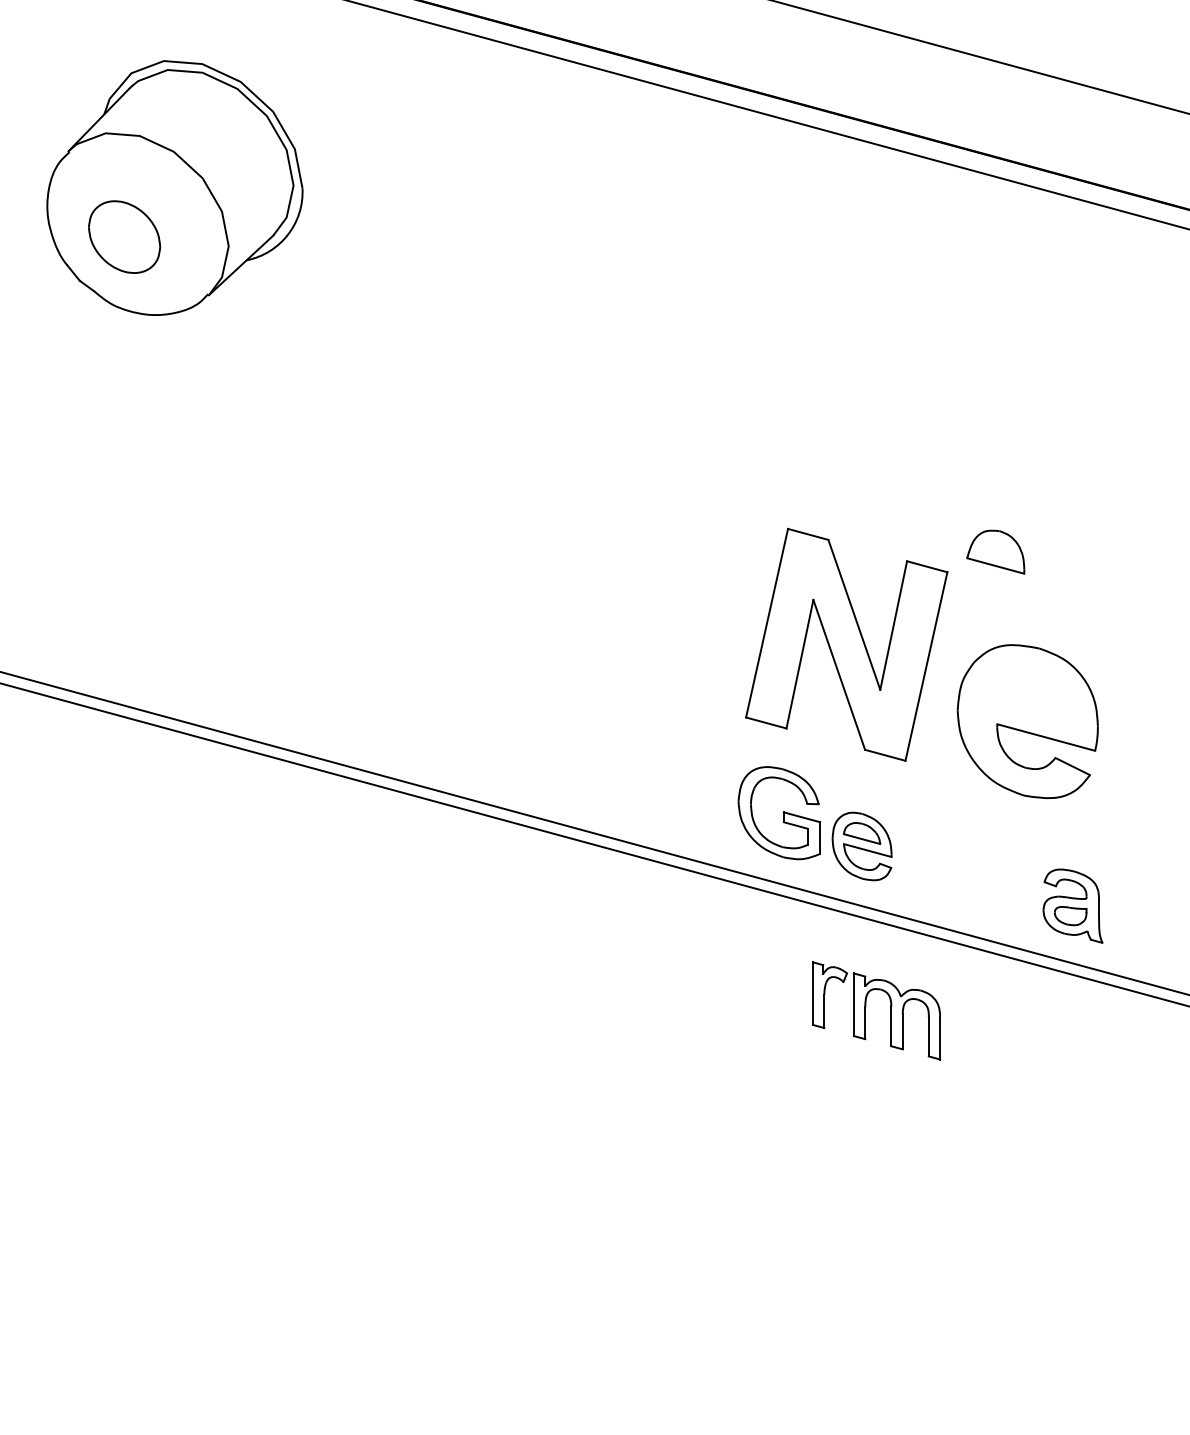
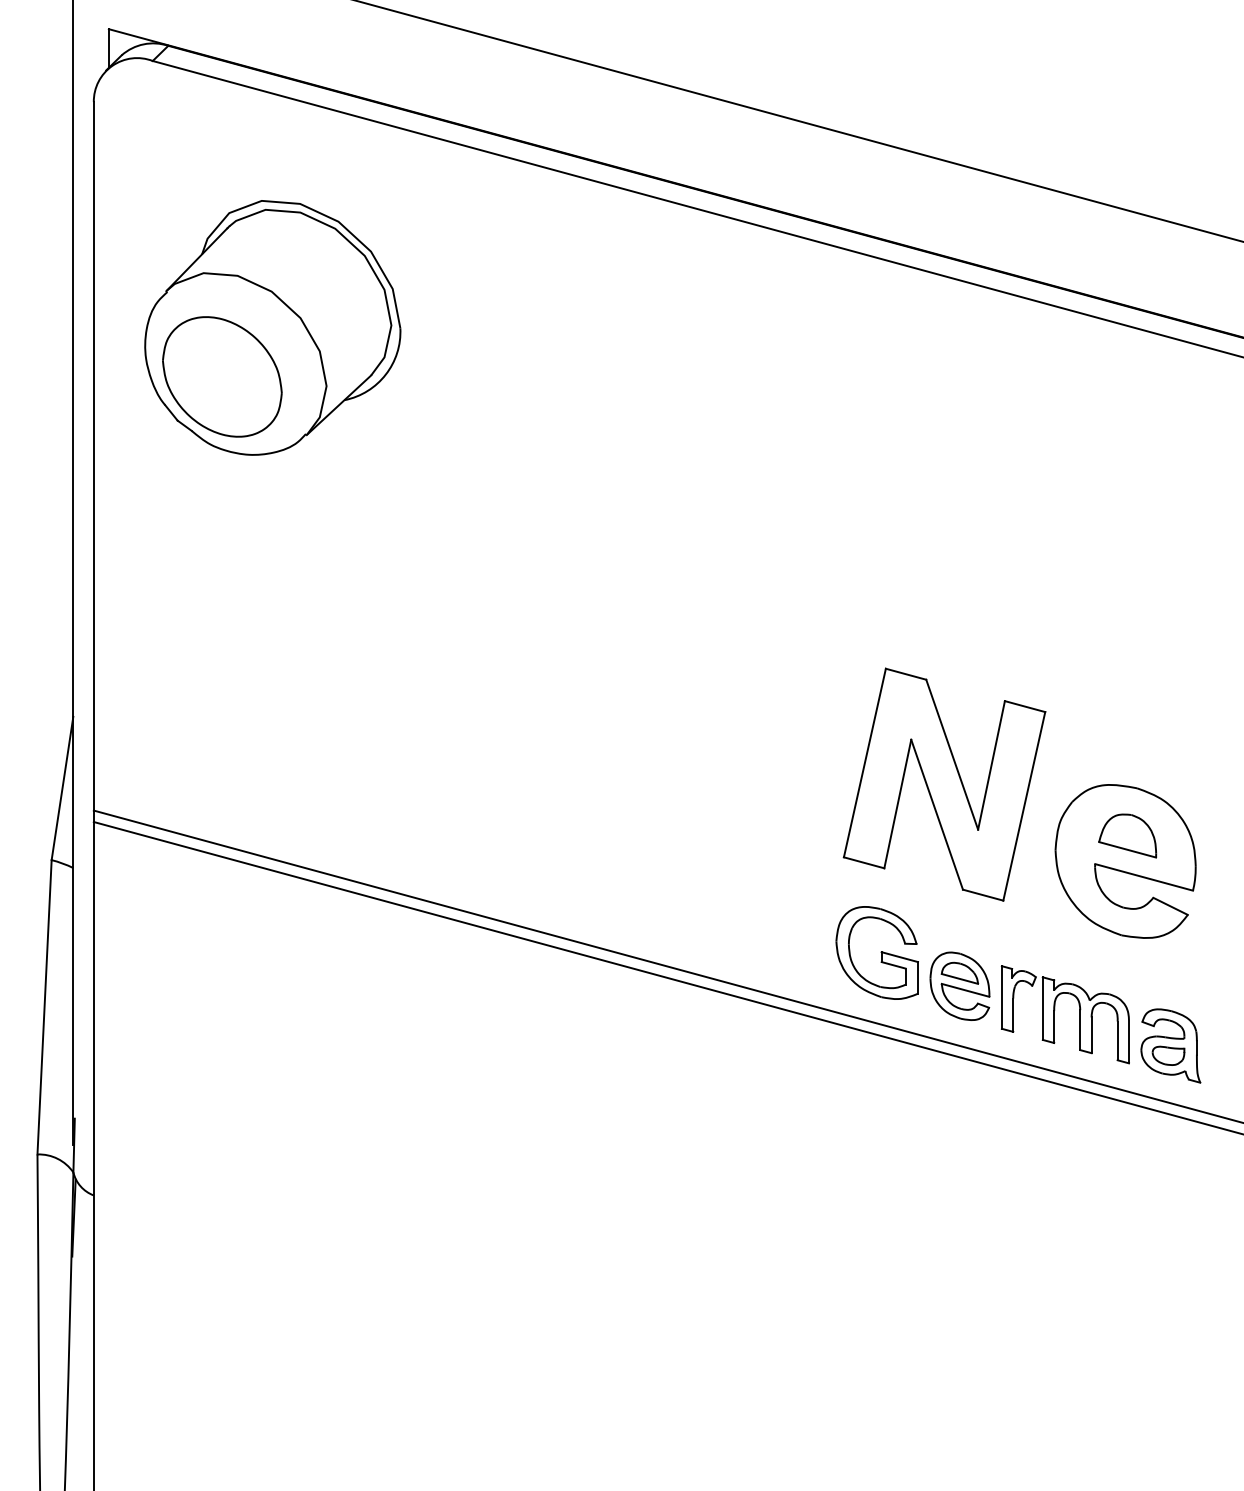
part: (124, 236) -> (222, 376), size x1.67
part: (995, 551) -> (1127, 835), moved
part: (866, 1006) -> (1055, 1010), moved

